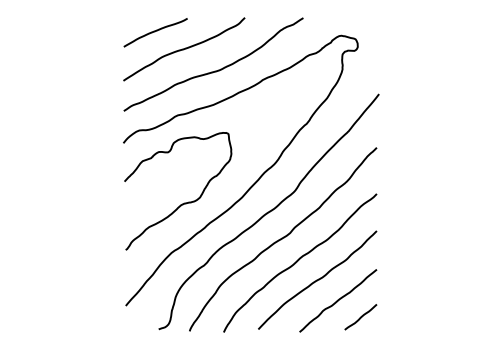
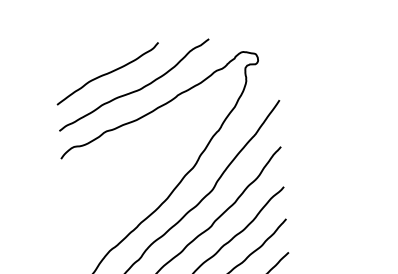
curve: (155, 32) -> (81, 60), removed
curve: (184, 202) -> (117, 206), removed

